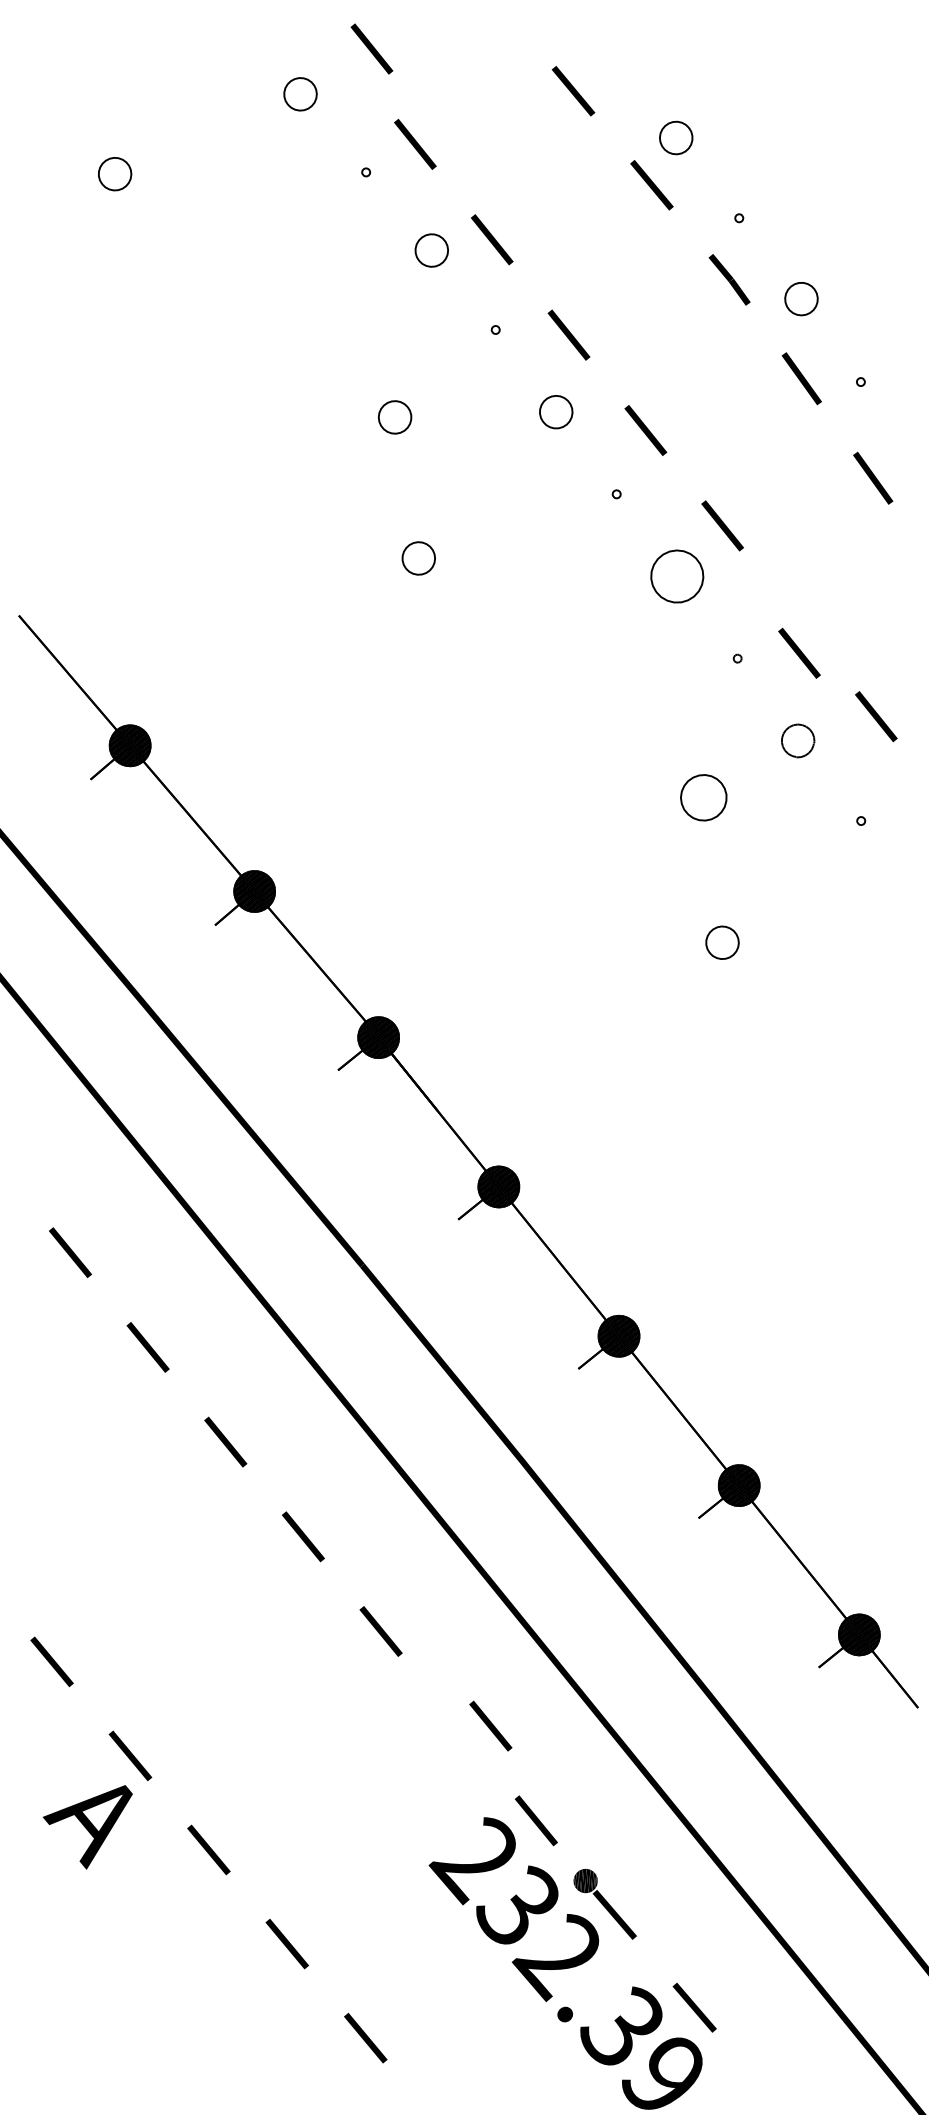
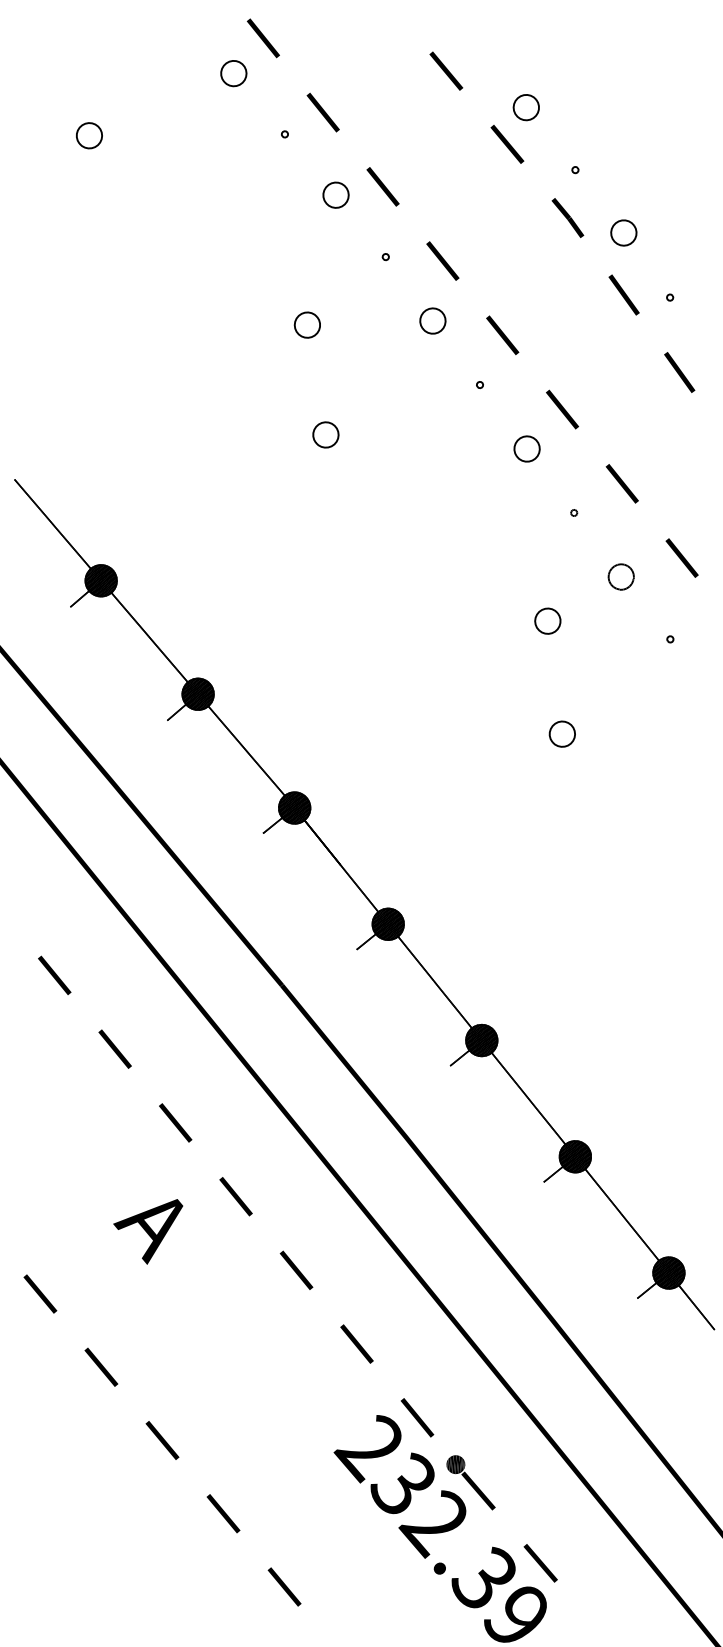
line: (370, 49) -> (262, 38), moved
part: (676, 575) -> (526, 448), size x0.62
line: (798, 652) -> (621, 483), moved
part: (703, 796) -> (547, 620), size x0.71
line: (490, 1725) -> (356, 1343), moved
text: (88, 1826) -> (148, 1231), moved

